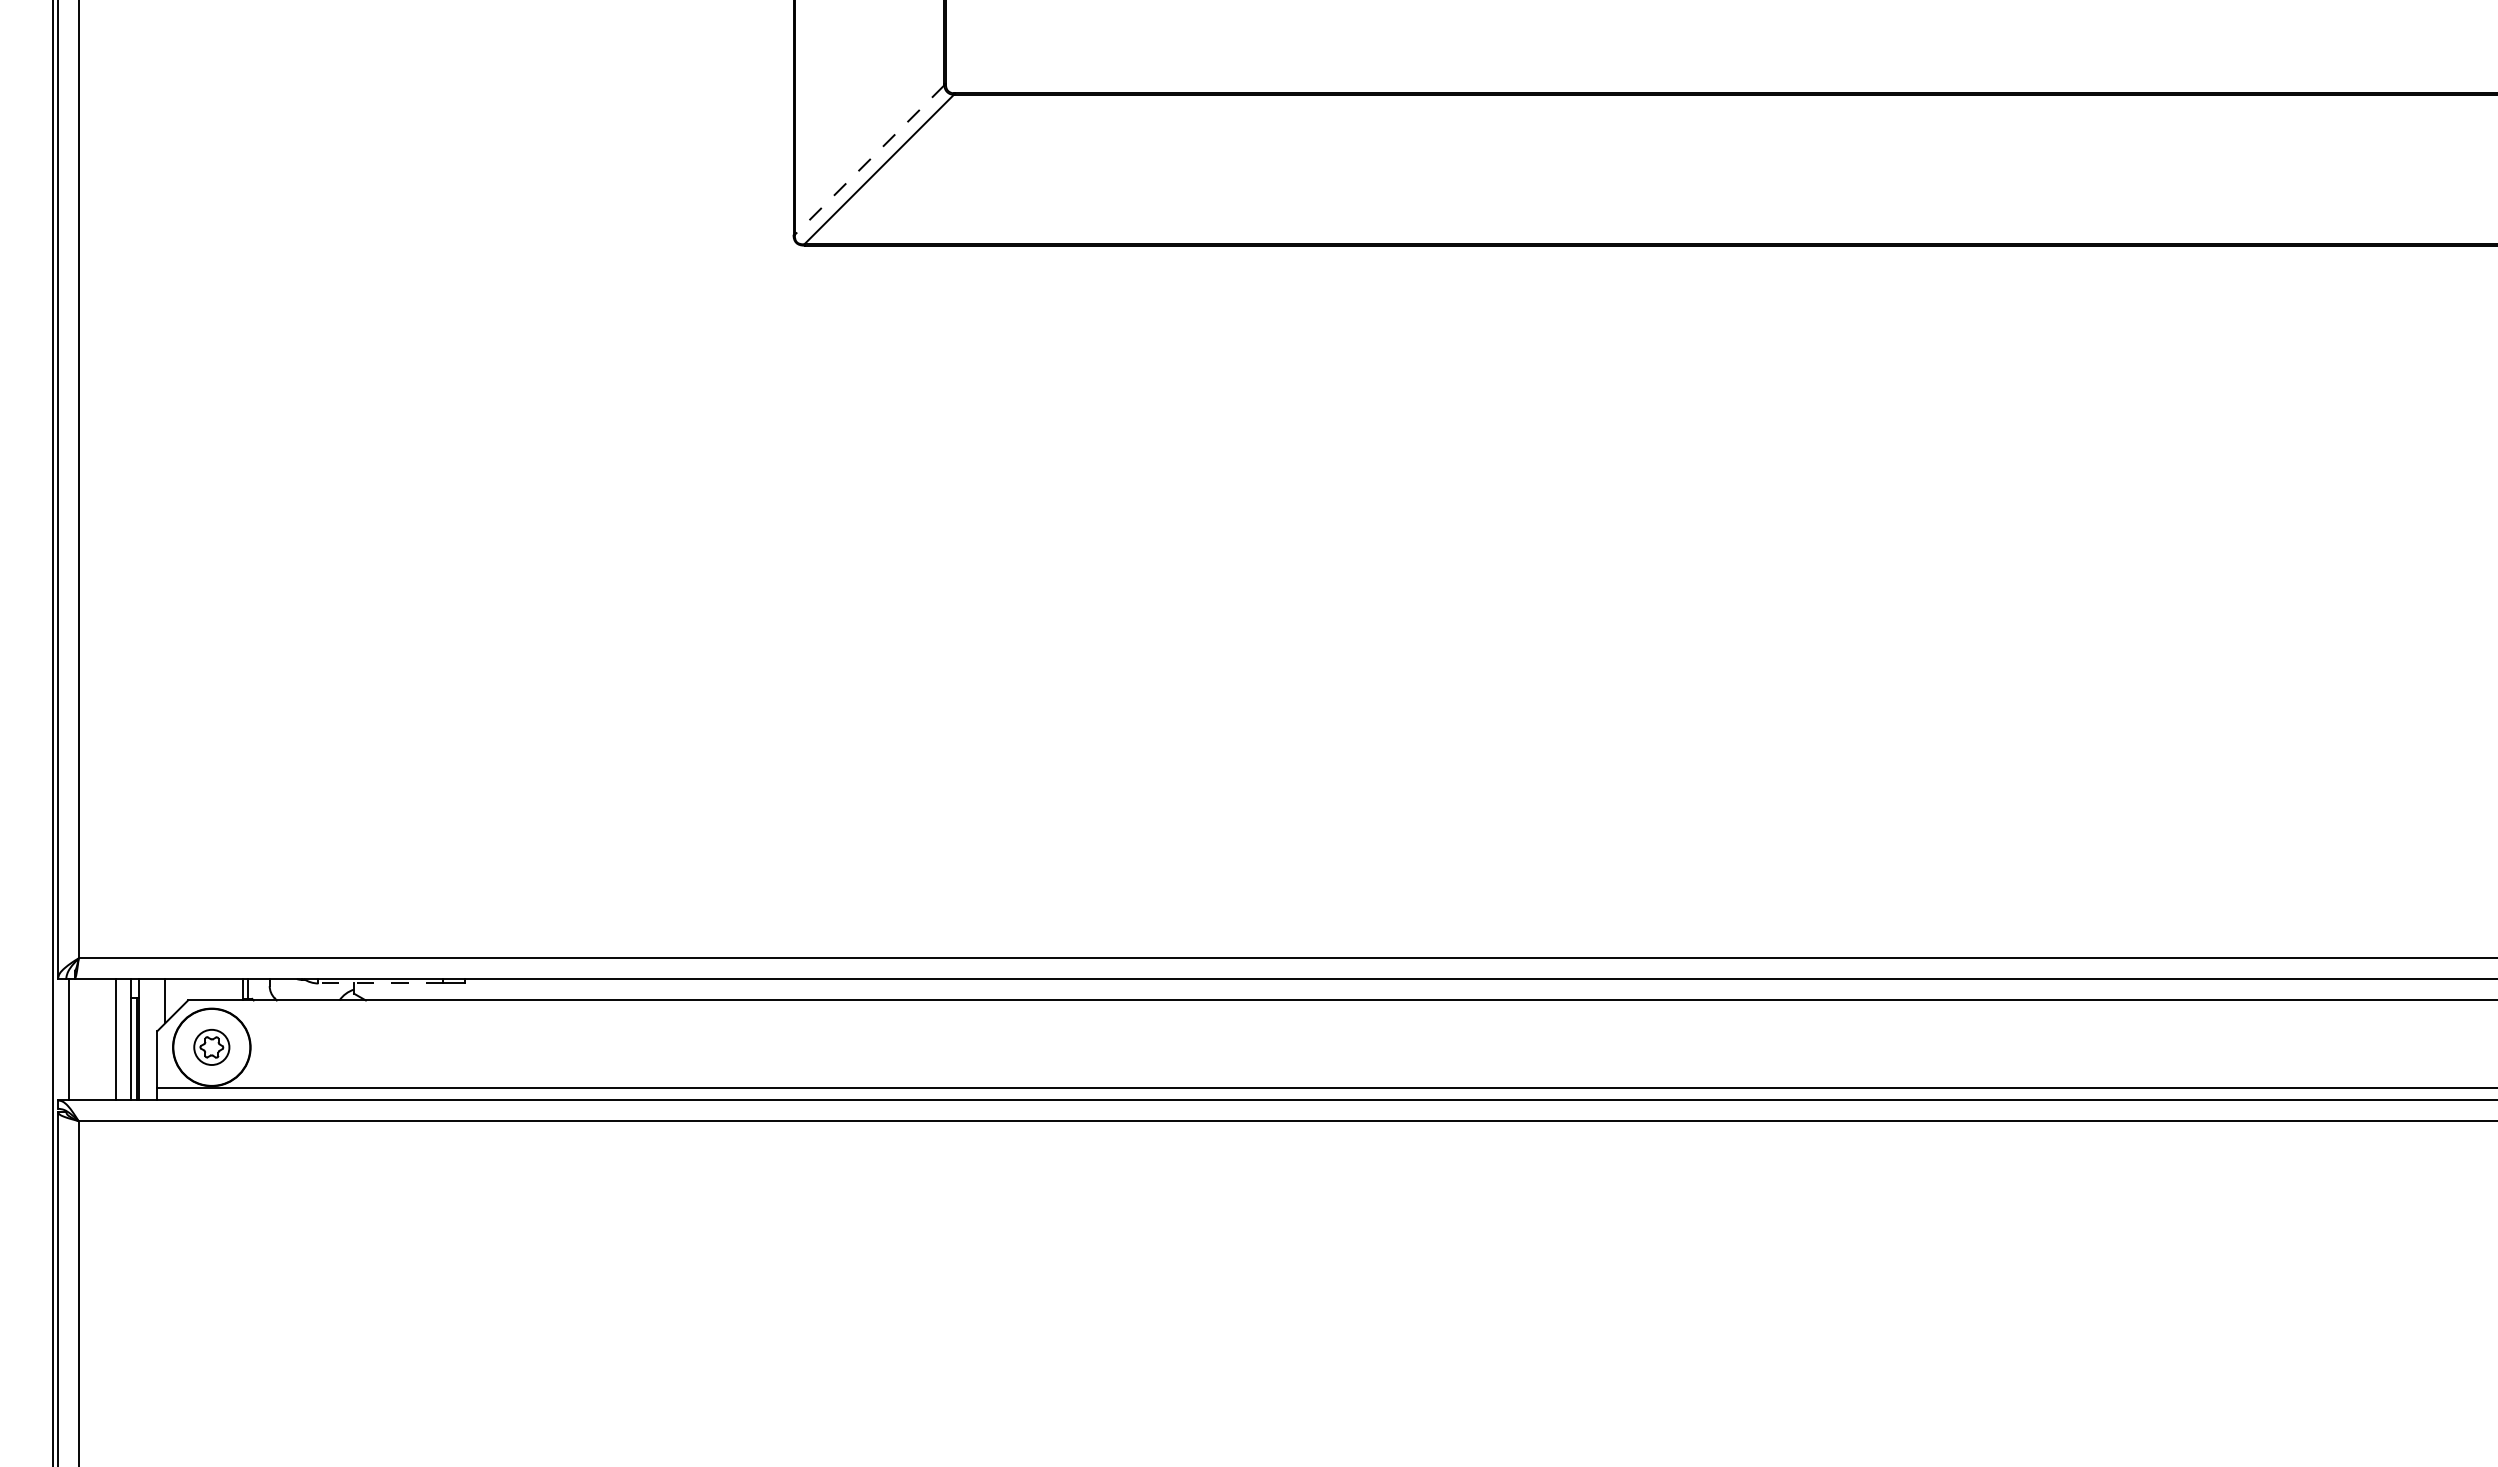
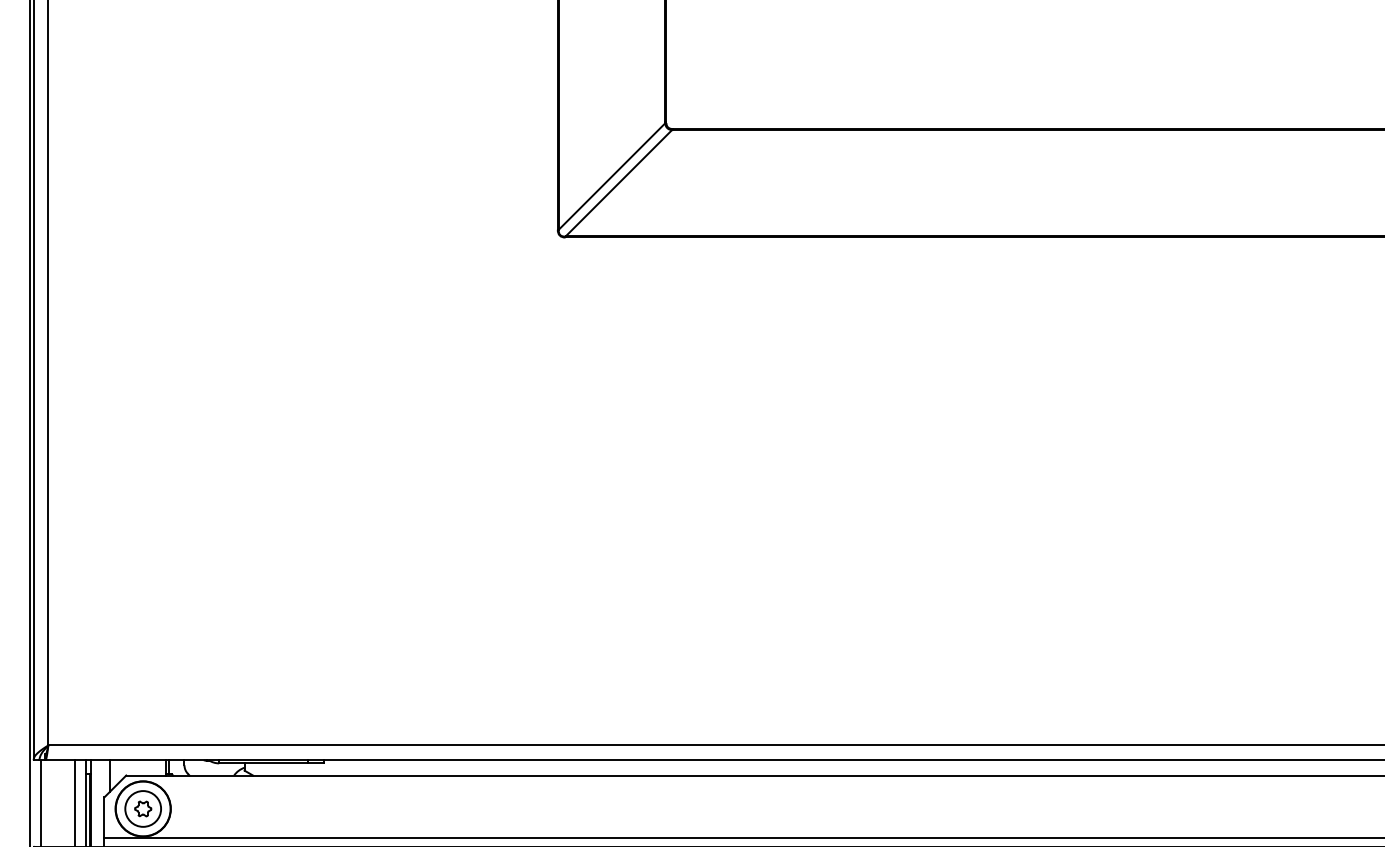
line: (869, 160) -> (611, 176), dashed -> solid
line: (380, 983) -> (263, 763), dashed -> solid
circle: (211, 1047) -> (142, 809), size x1.43

